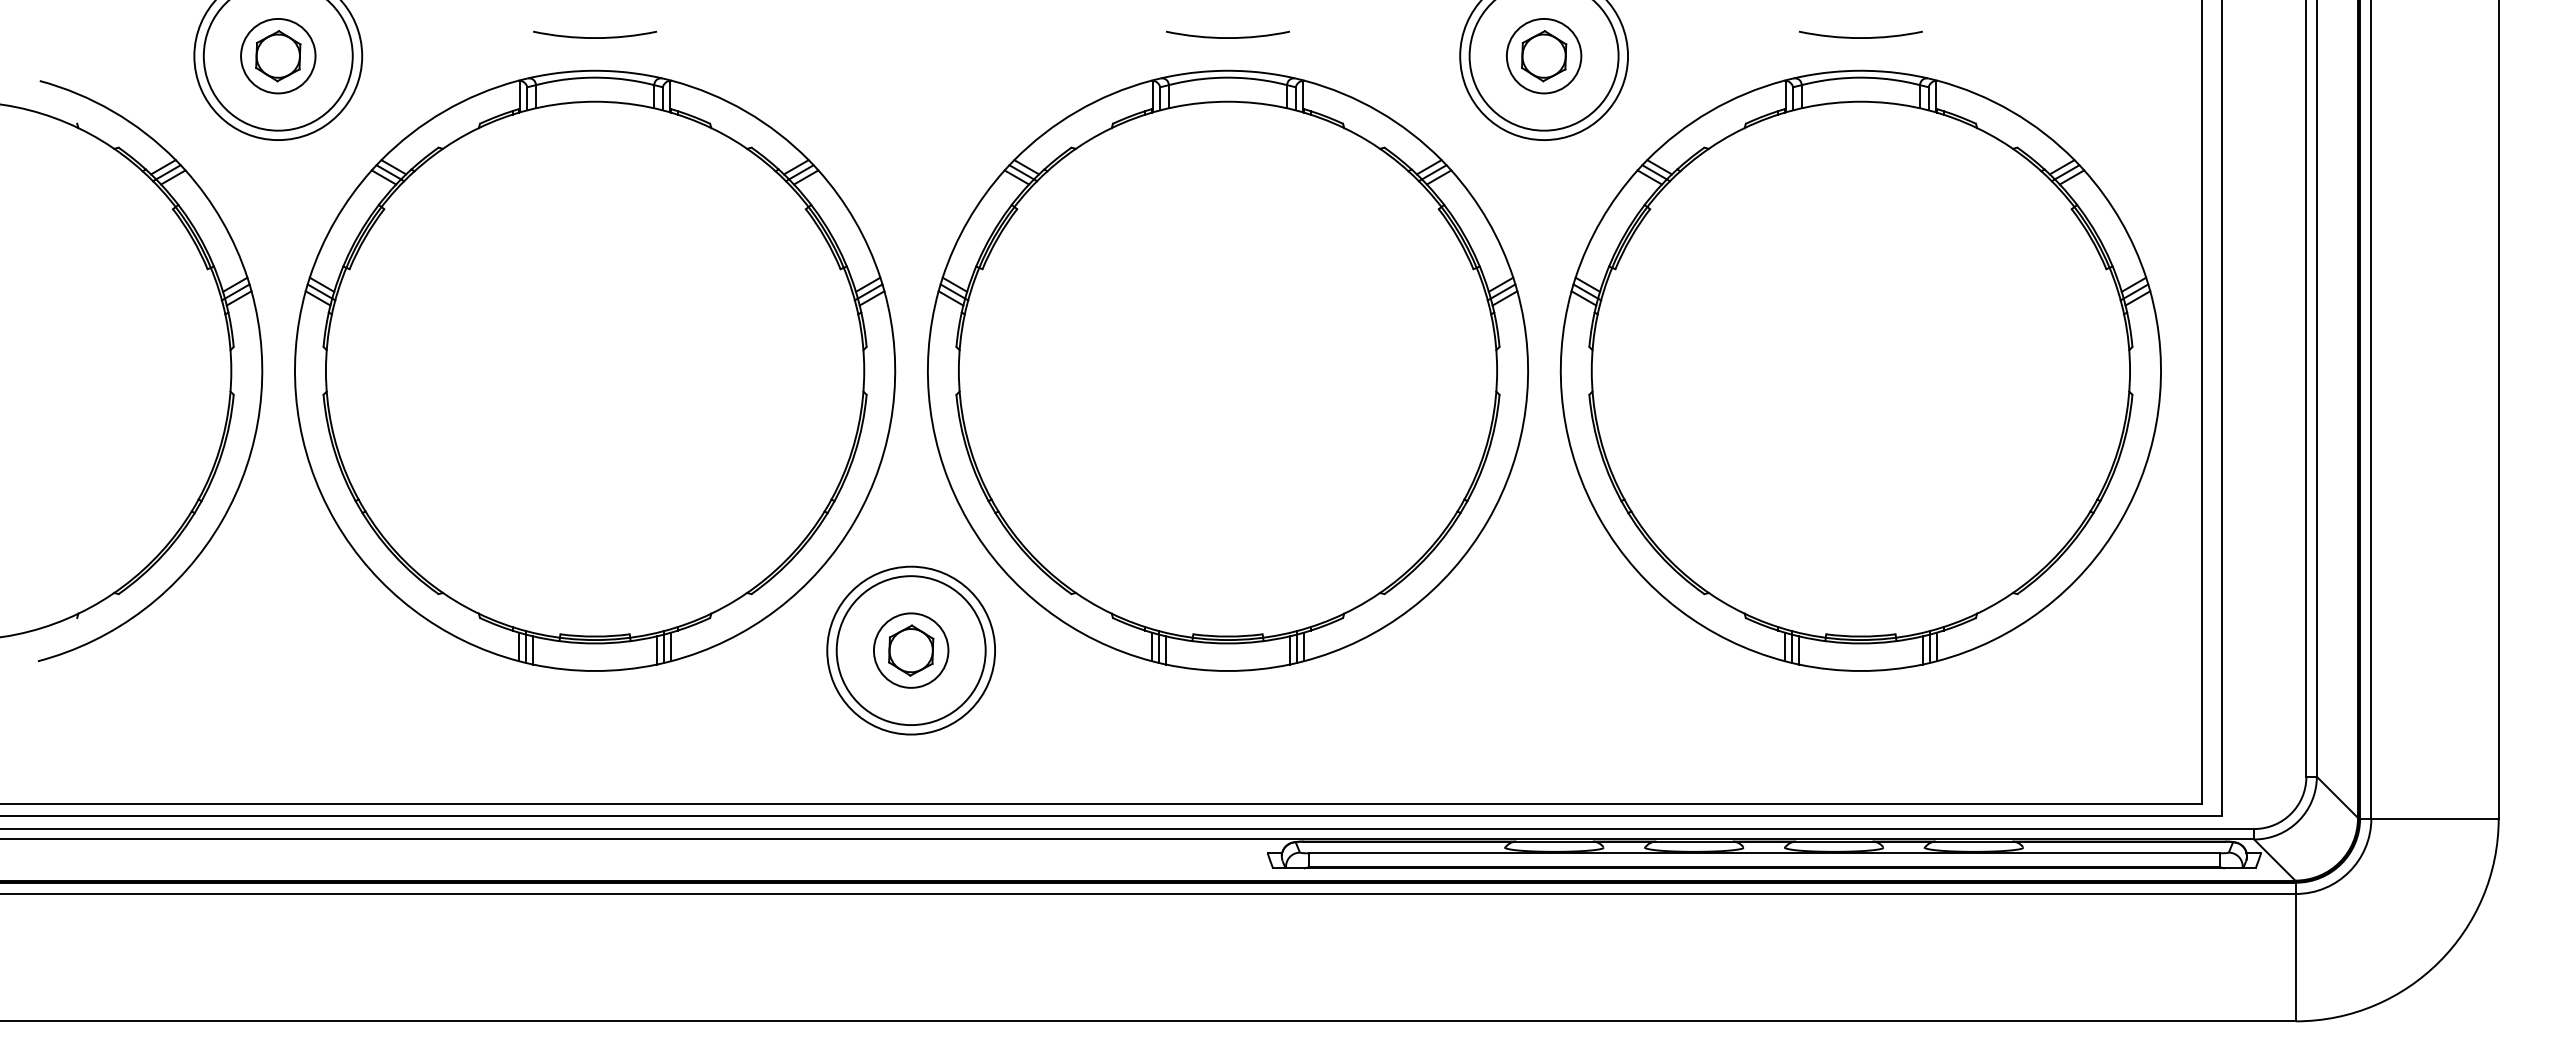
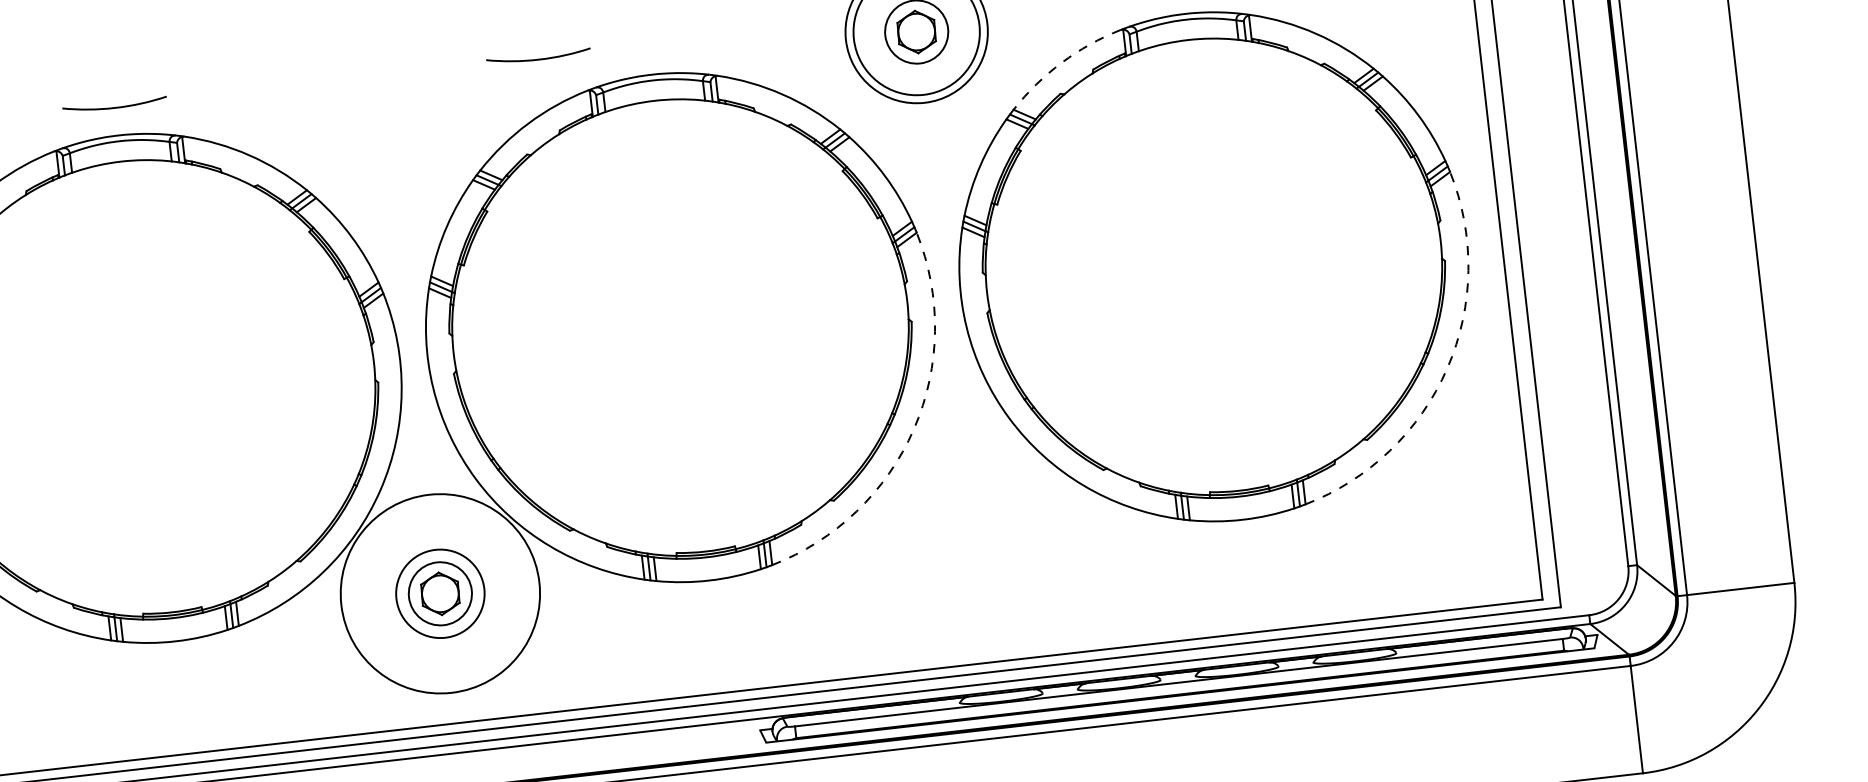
arc: (1227, 37) -> (538, 59), moved
arc: (1710, 111) -> (1062, 62), solid -> dashed
arc: (1487, 520) -> (913, 428), solid -> dashed
arc: (2120, 520) -> (1447, 368), solid -> dashed
circle: (910, 650) -> (439, 593), size x0.7
circle: (911, 650) -> (440, 593), size x1.4

